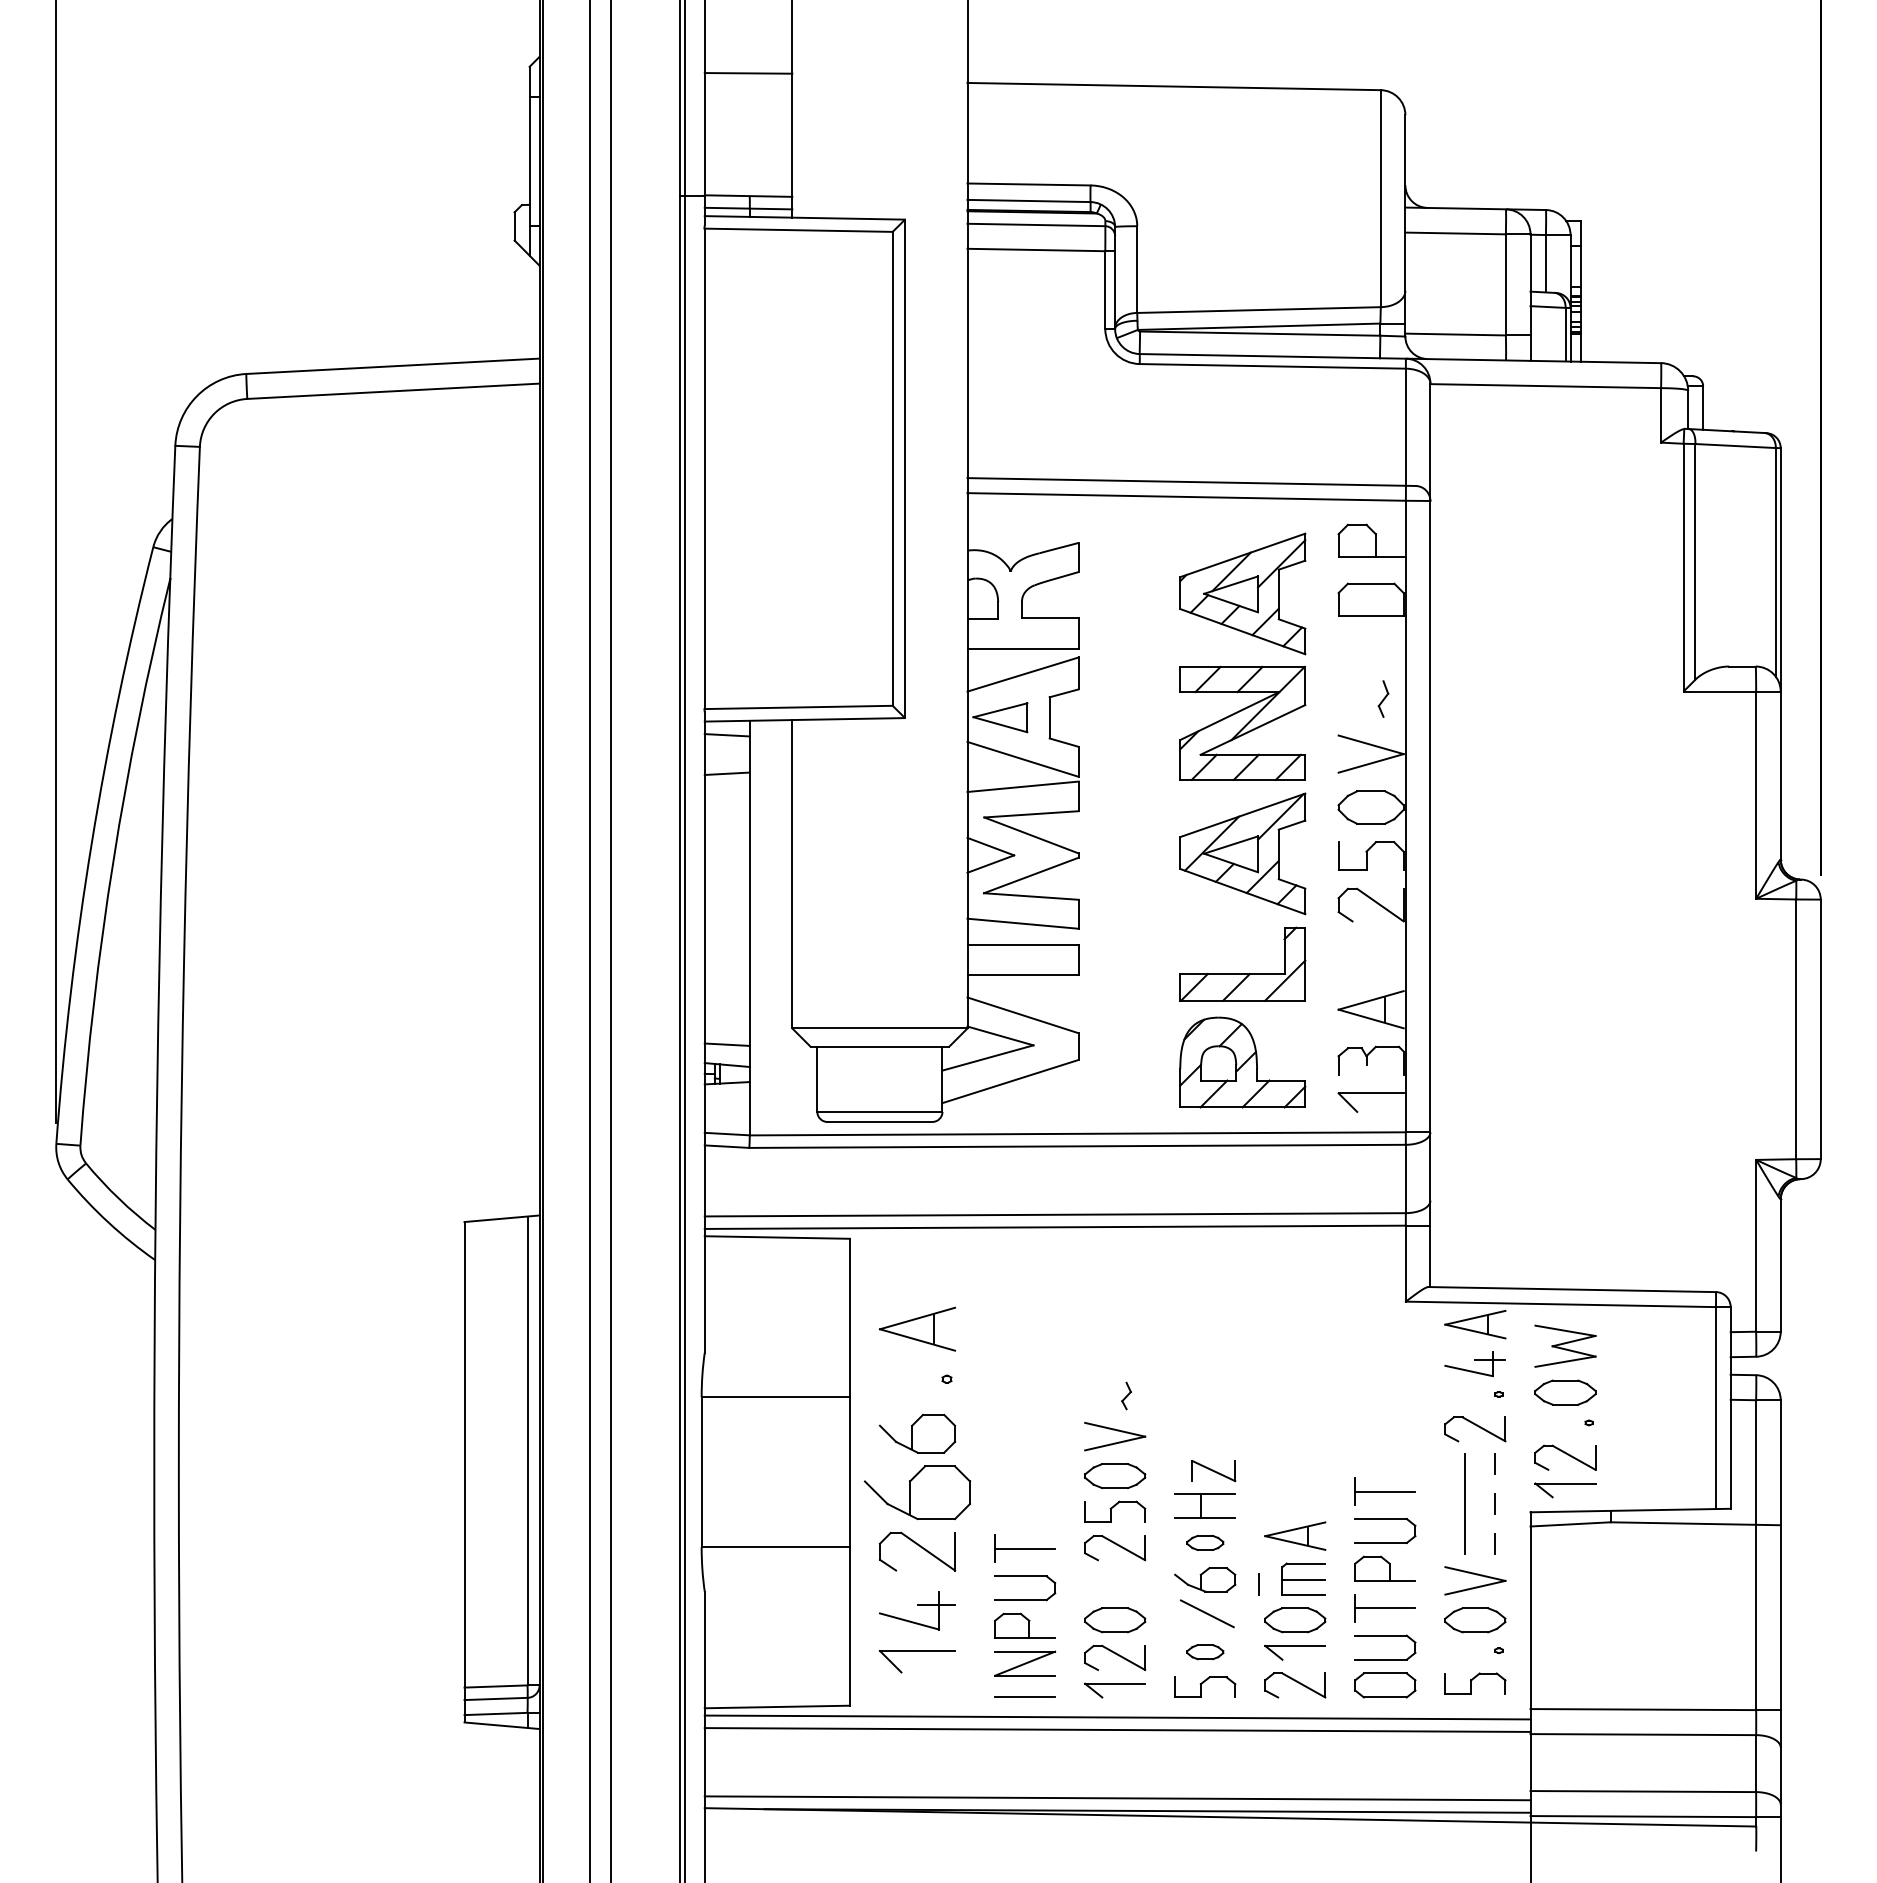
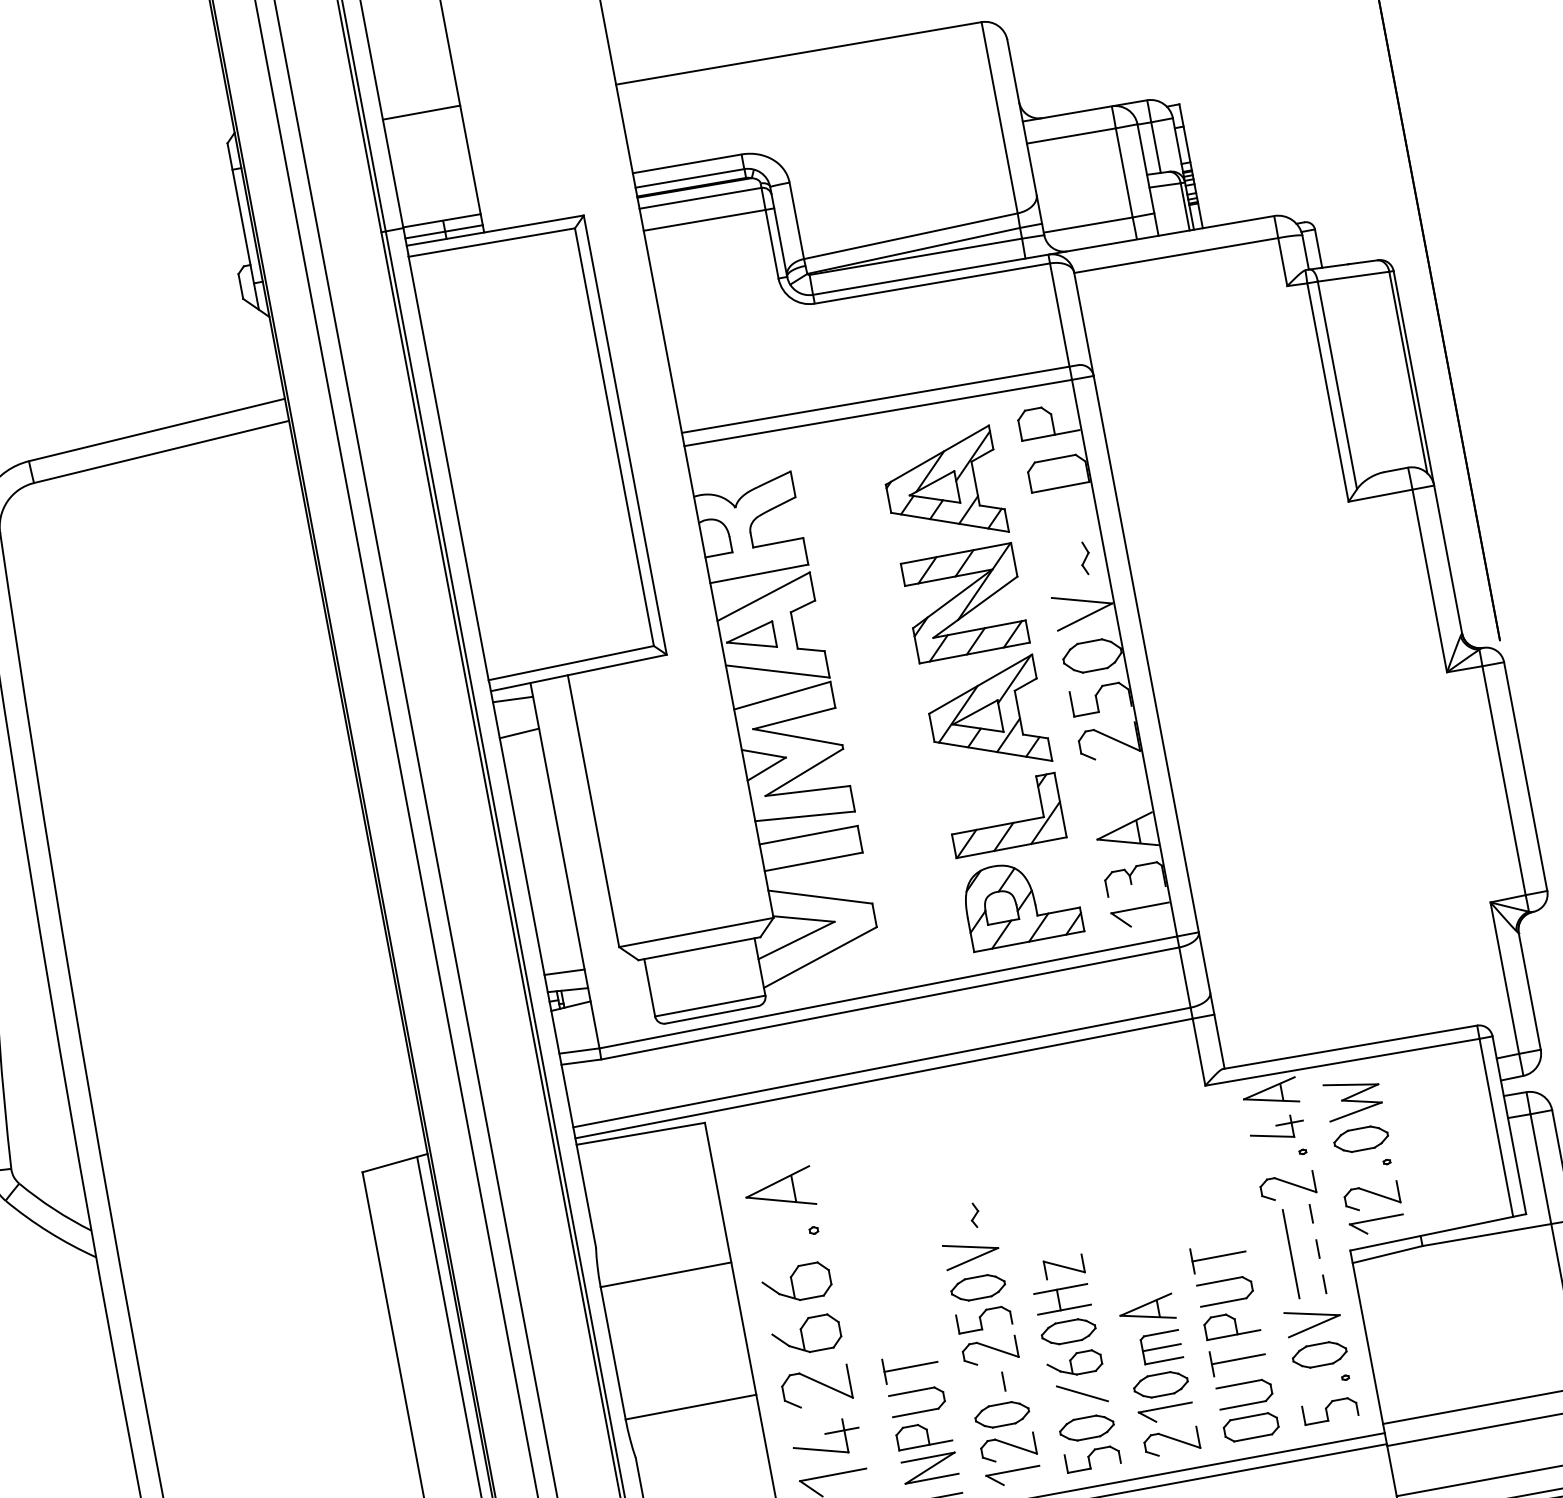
part: (917, 1492) -> (806, 1335), size x0.71
part: (1205, 1542) -> (1068, 1331), size x1.67
line: (1258, 1584) -> (1003, 1381), moved
part: (1205, 1651) -> (1087, 1427), size x1.67

